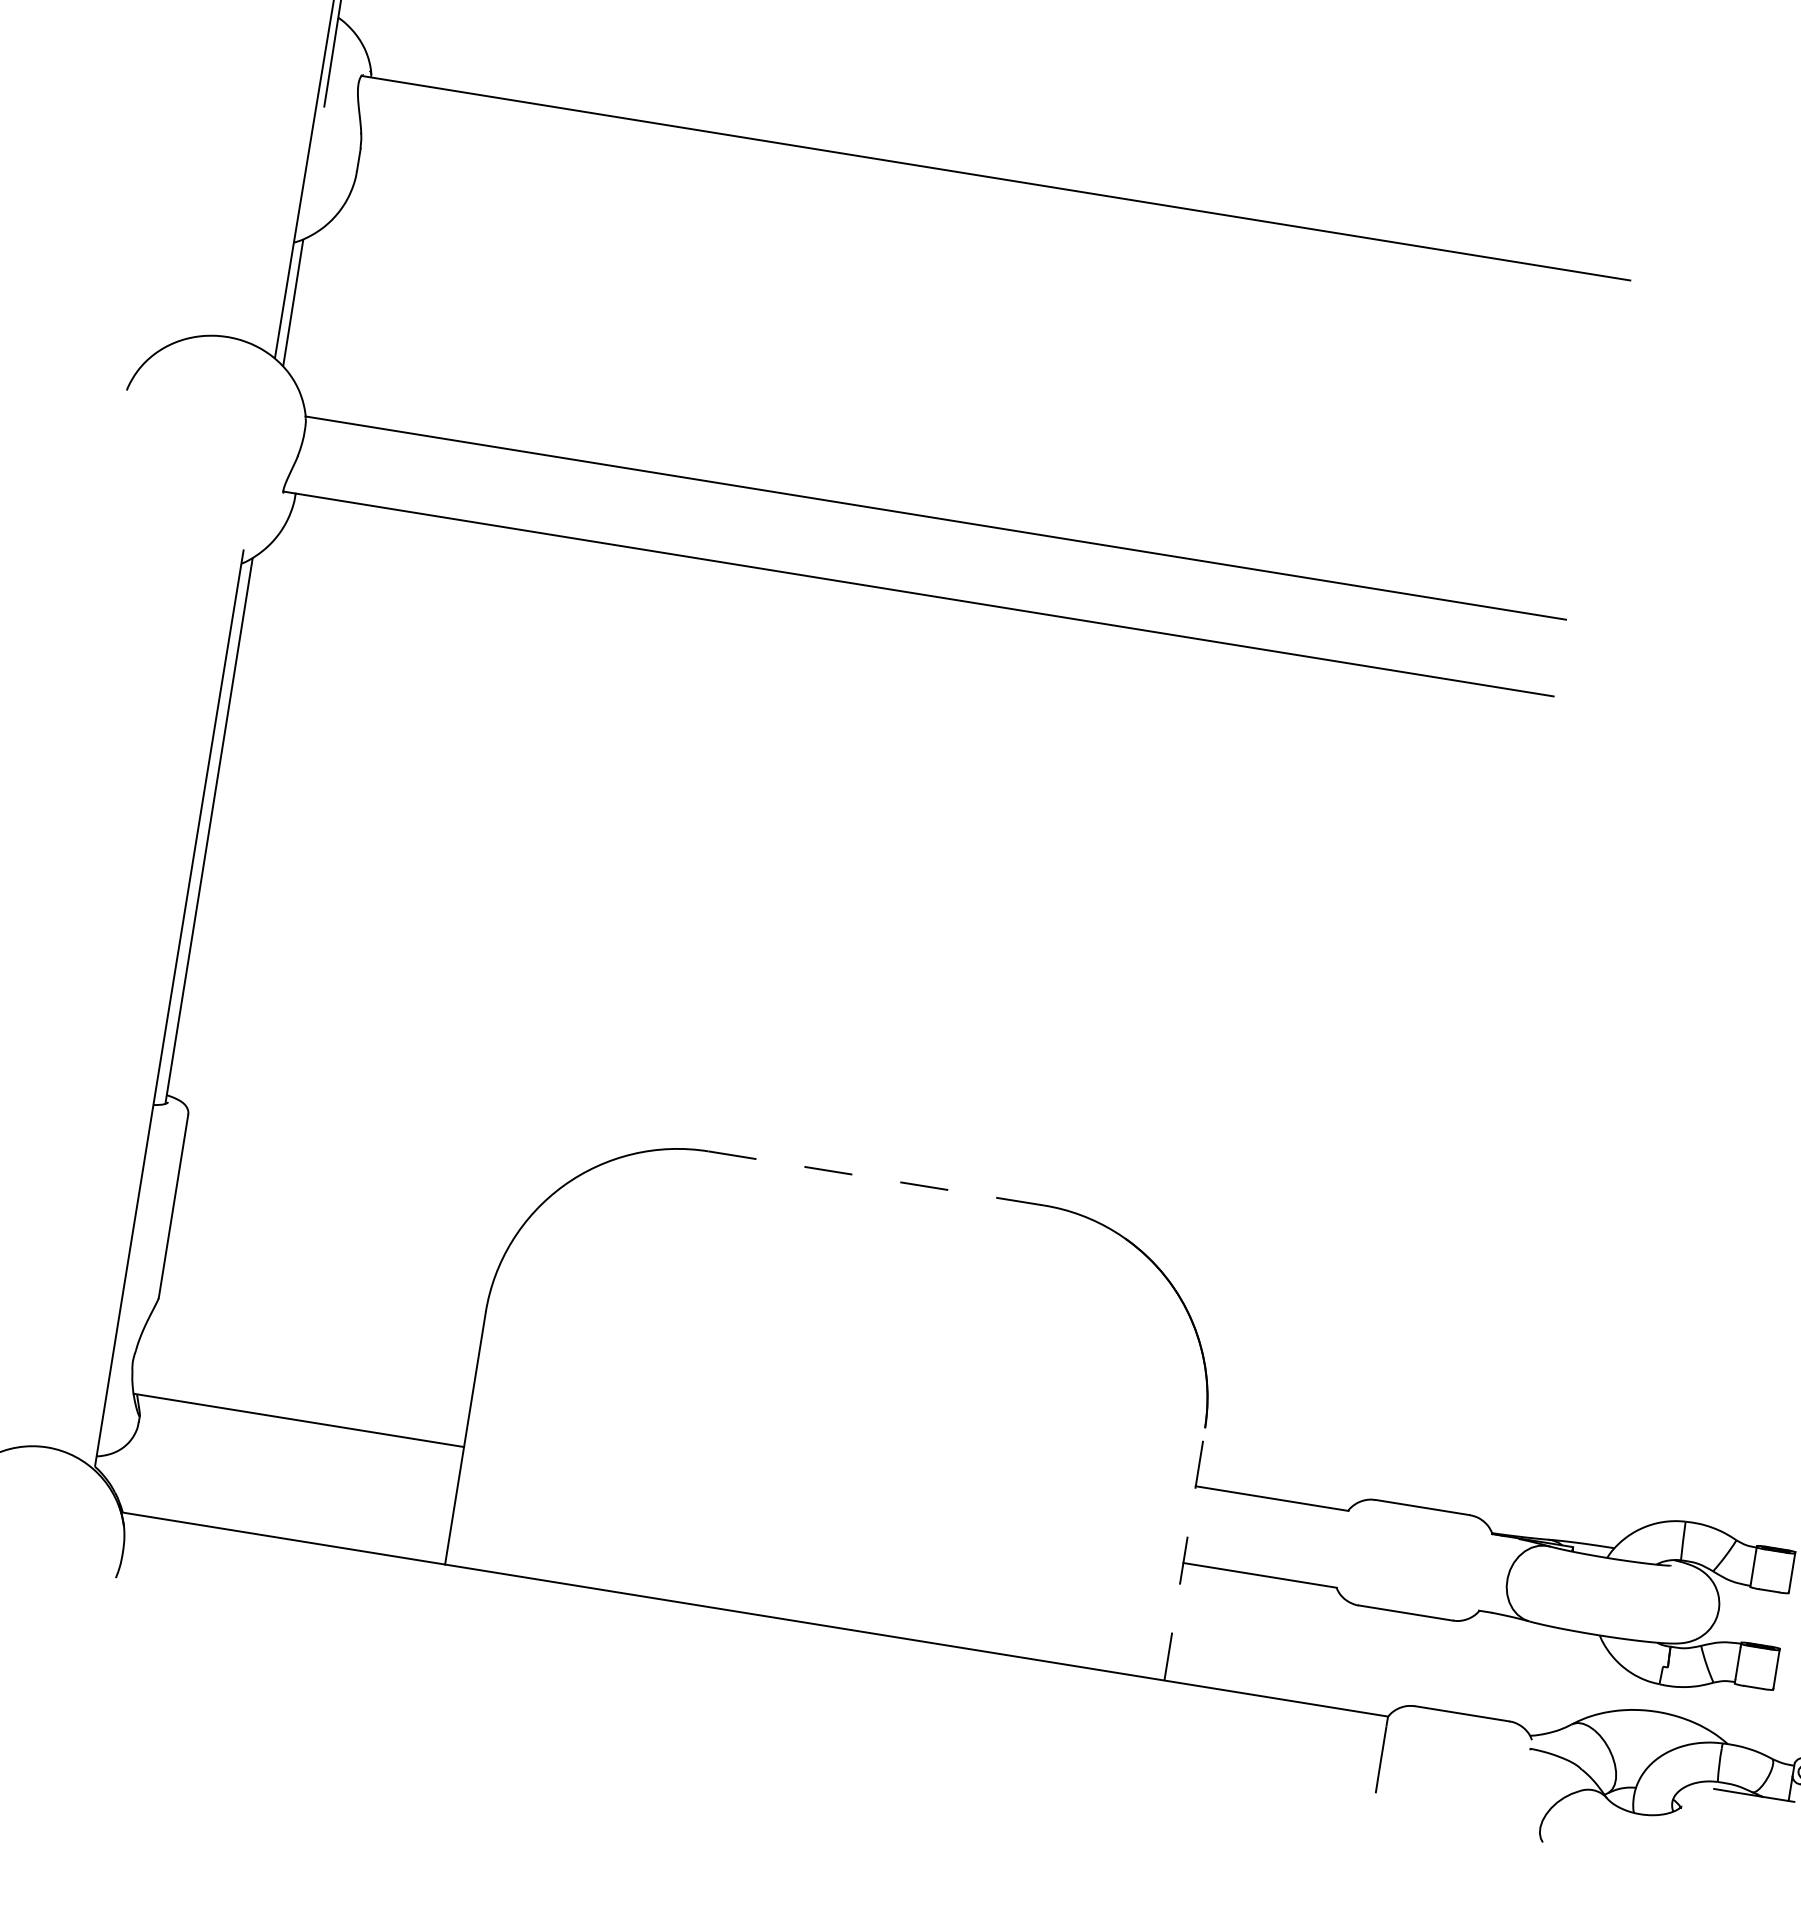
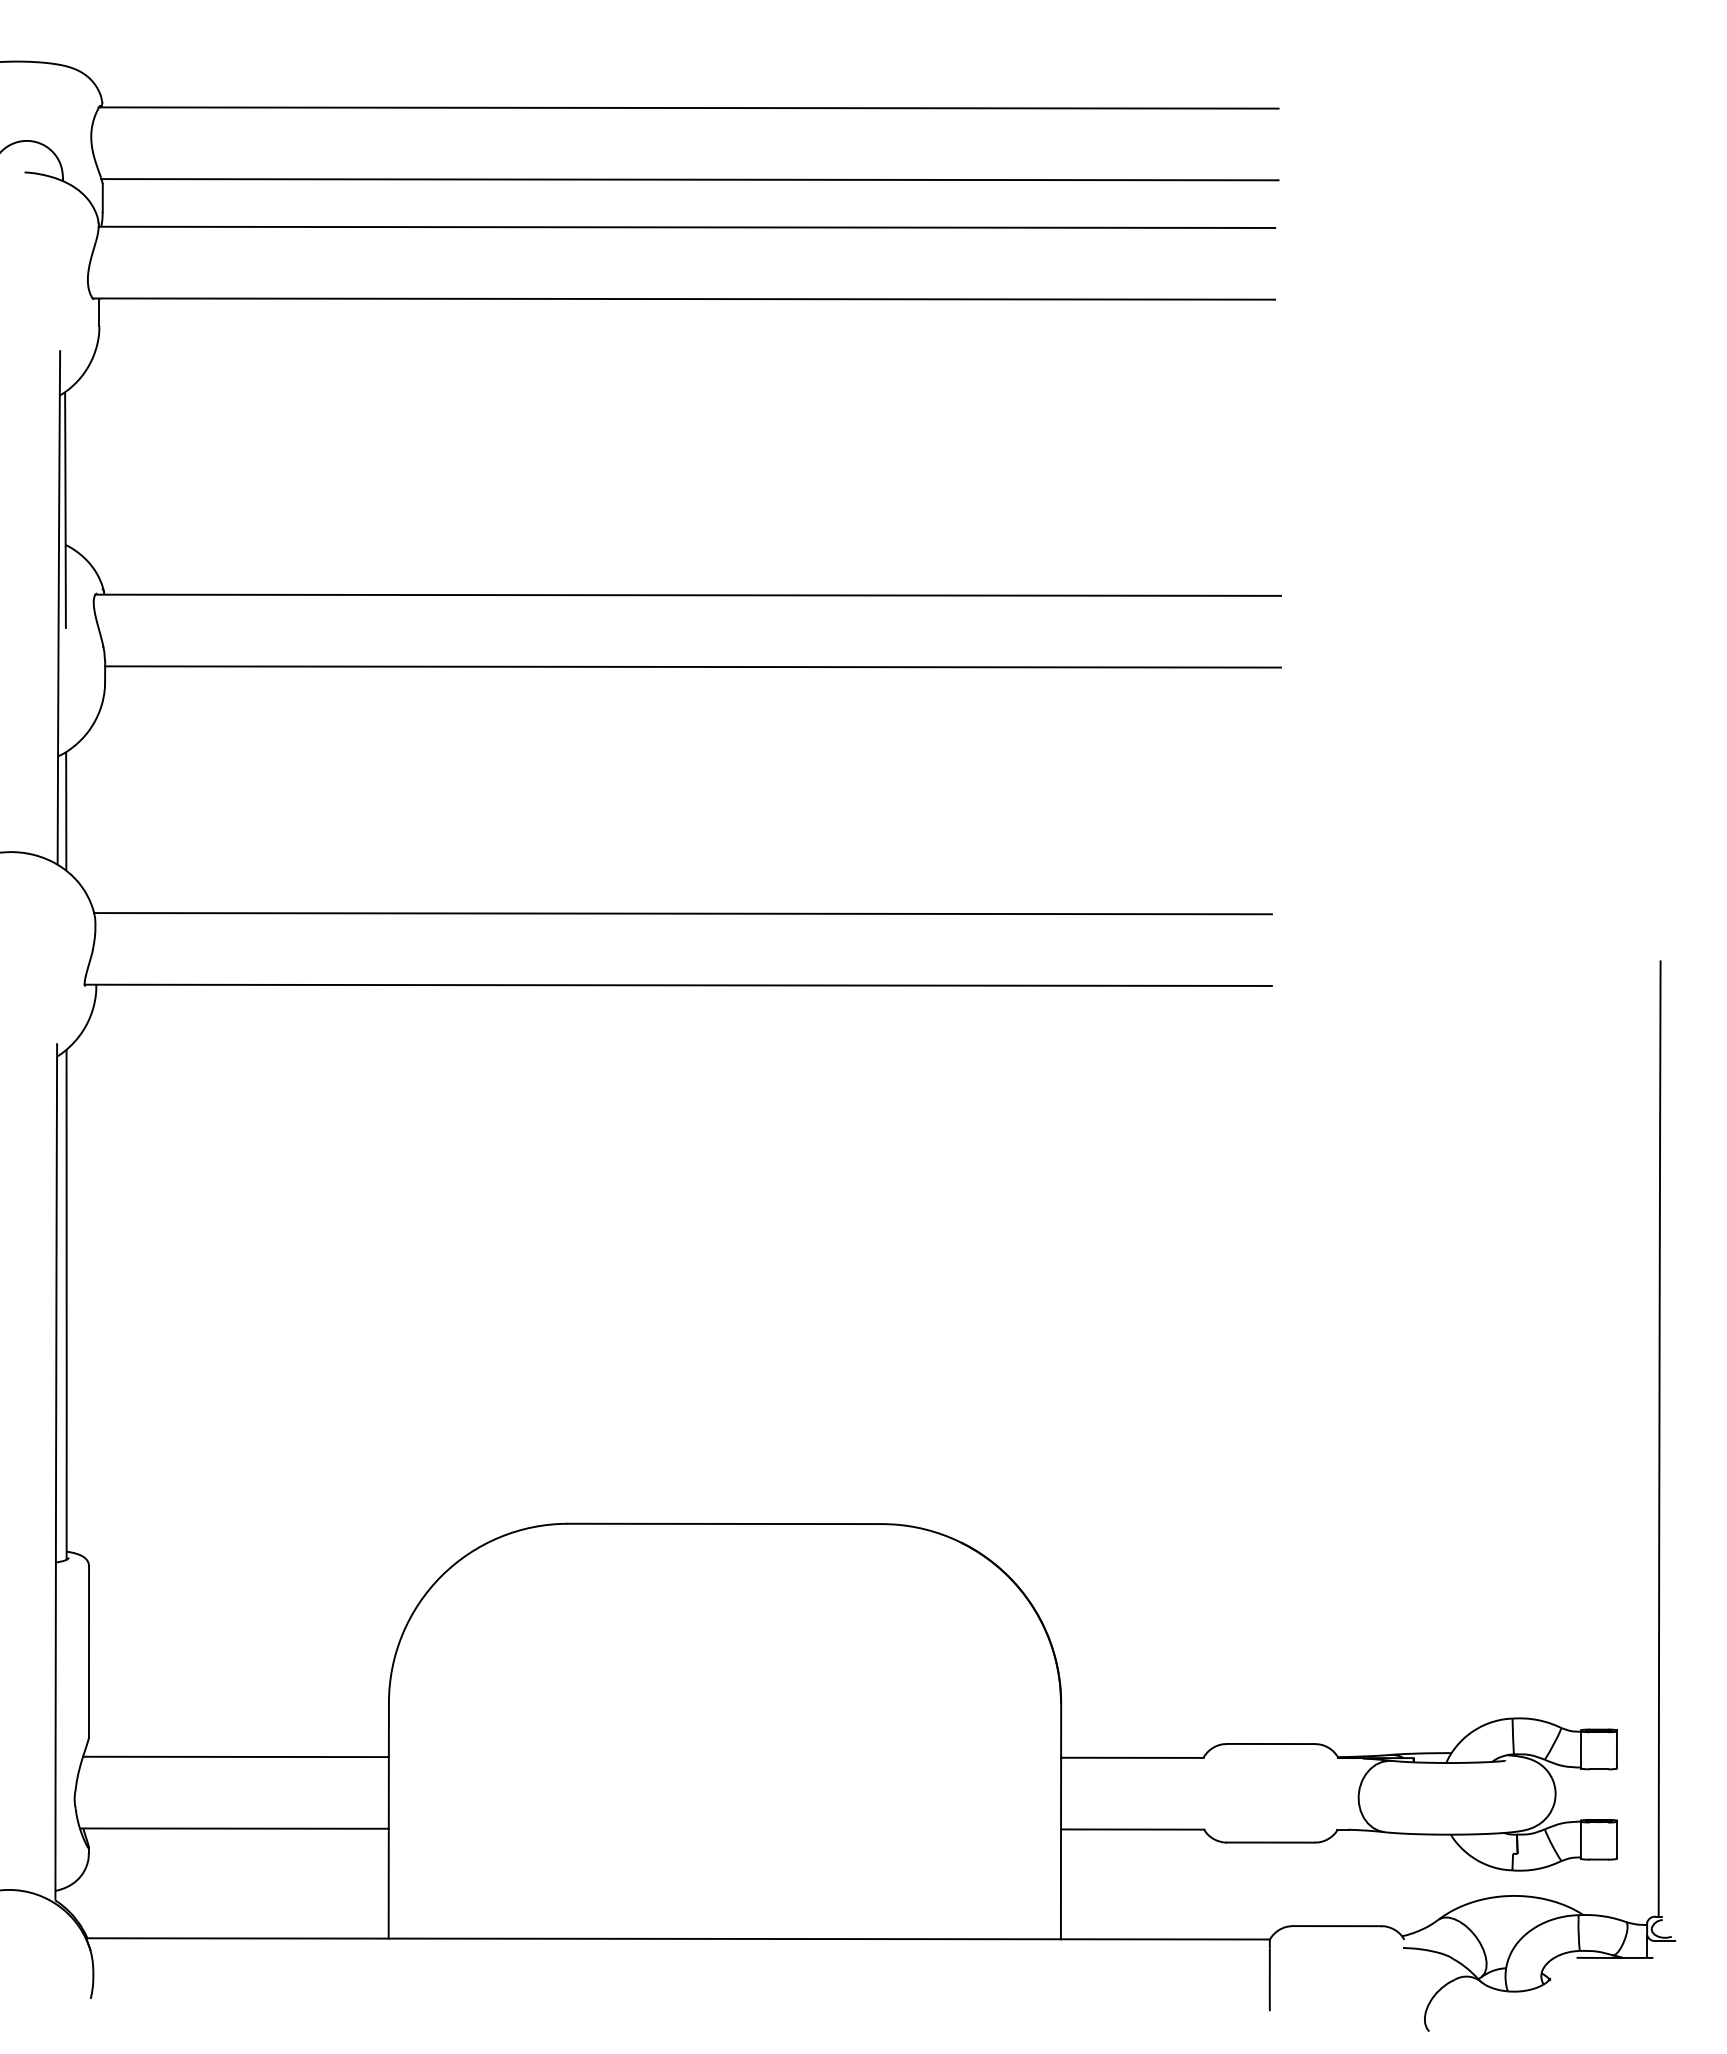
line: (988, 255) -> (692, 666), added
line: (876, 1178) -> (725, 1523), dashed -> solid
line: (312, 1343) -> (235, 1756), added
line: (1185, 1554) -> (1061, 1821), dashed -> solid

